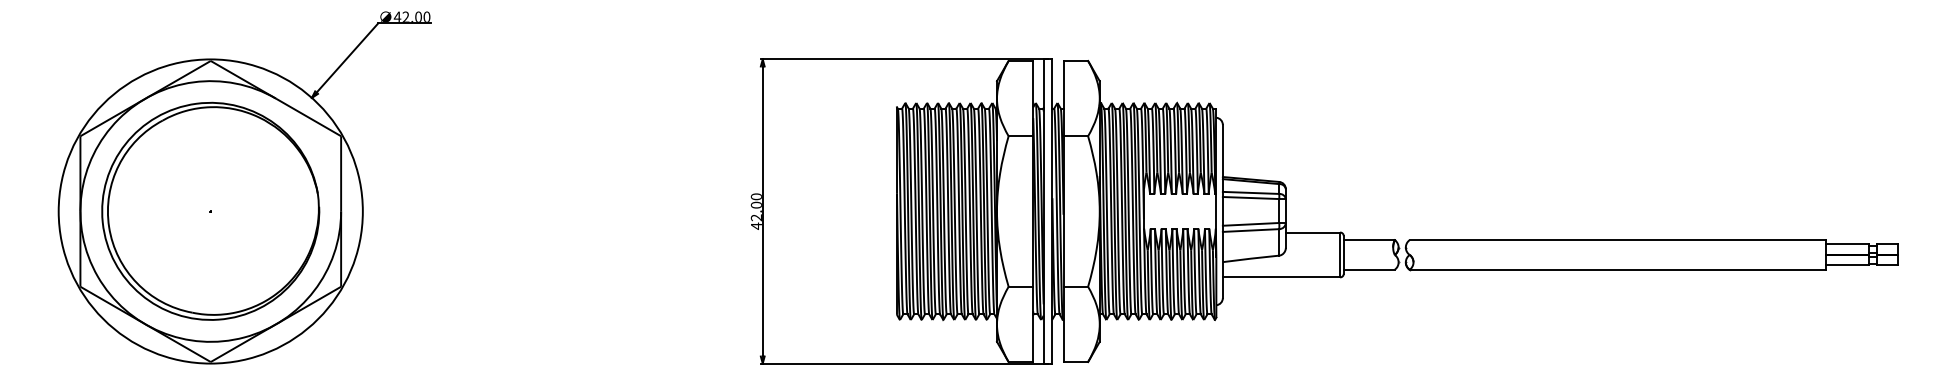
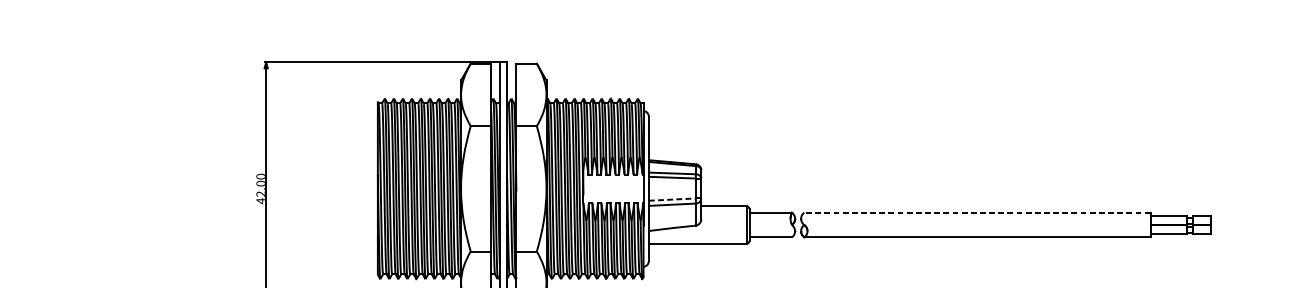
line: (1251, 224) -> (672, 199), solid -> dashed
line: (1617, 240) -> (977, 213), solid -> dashed

